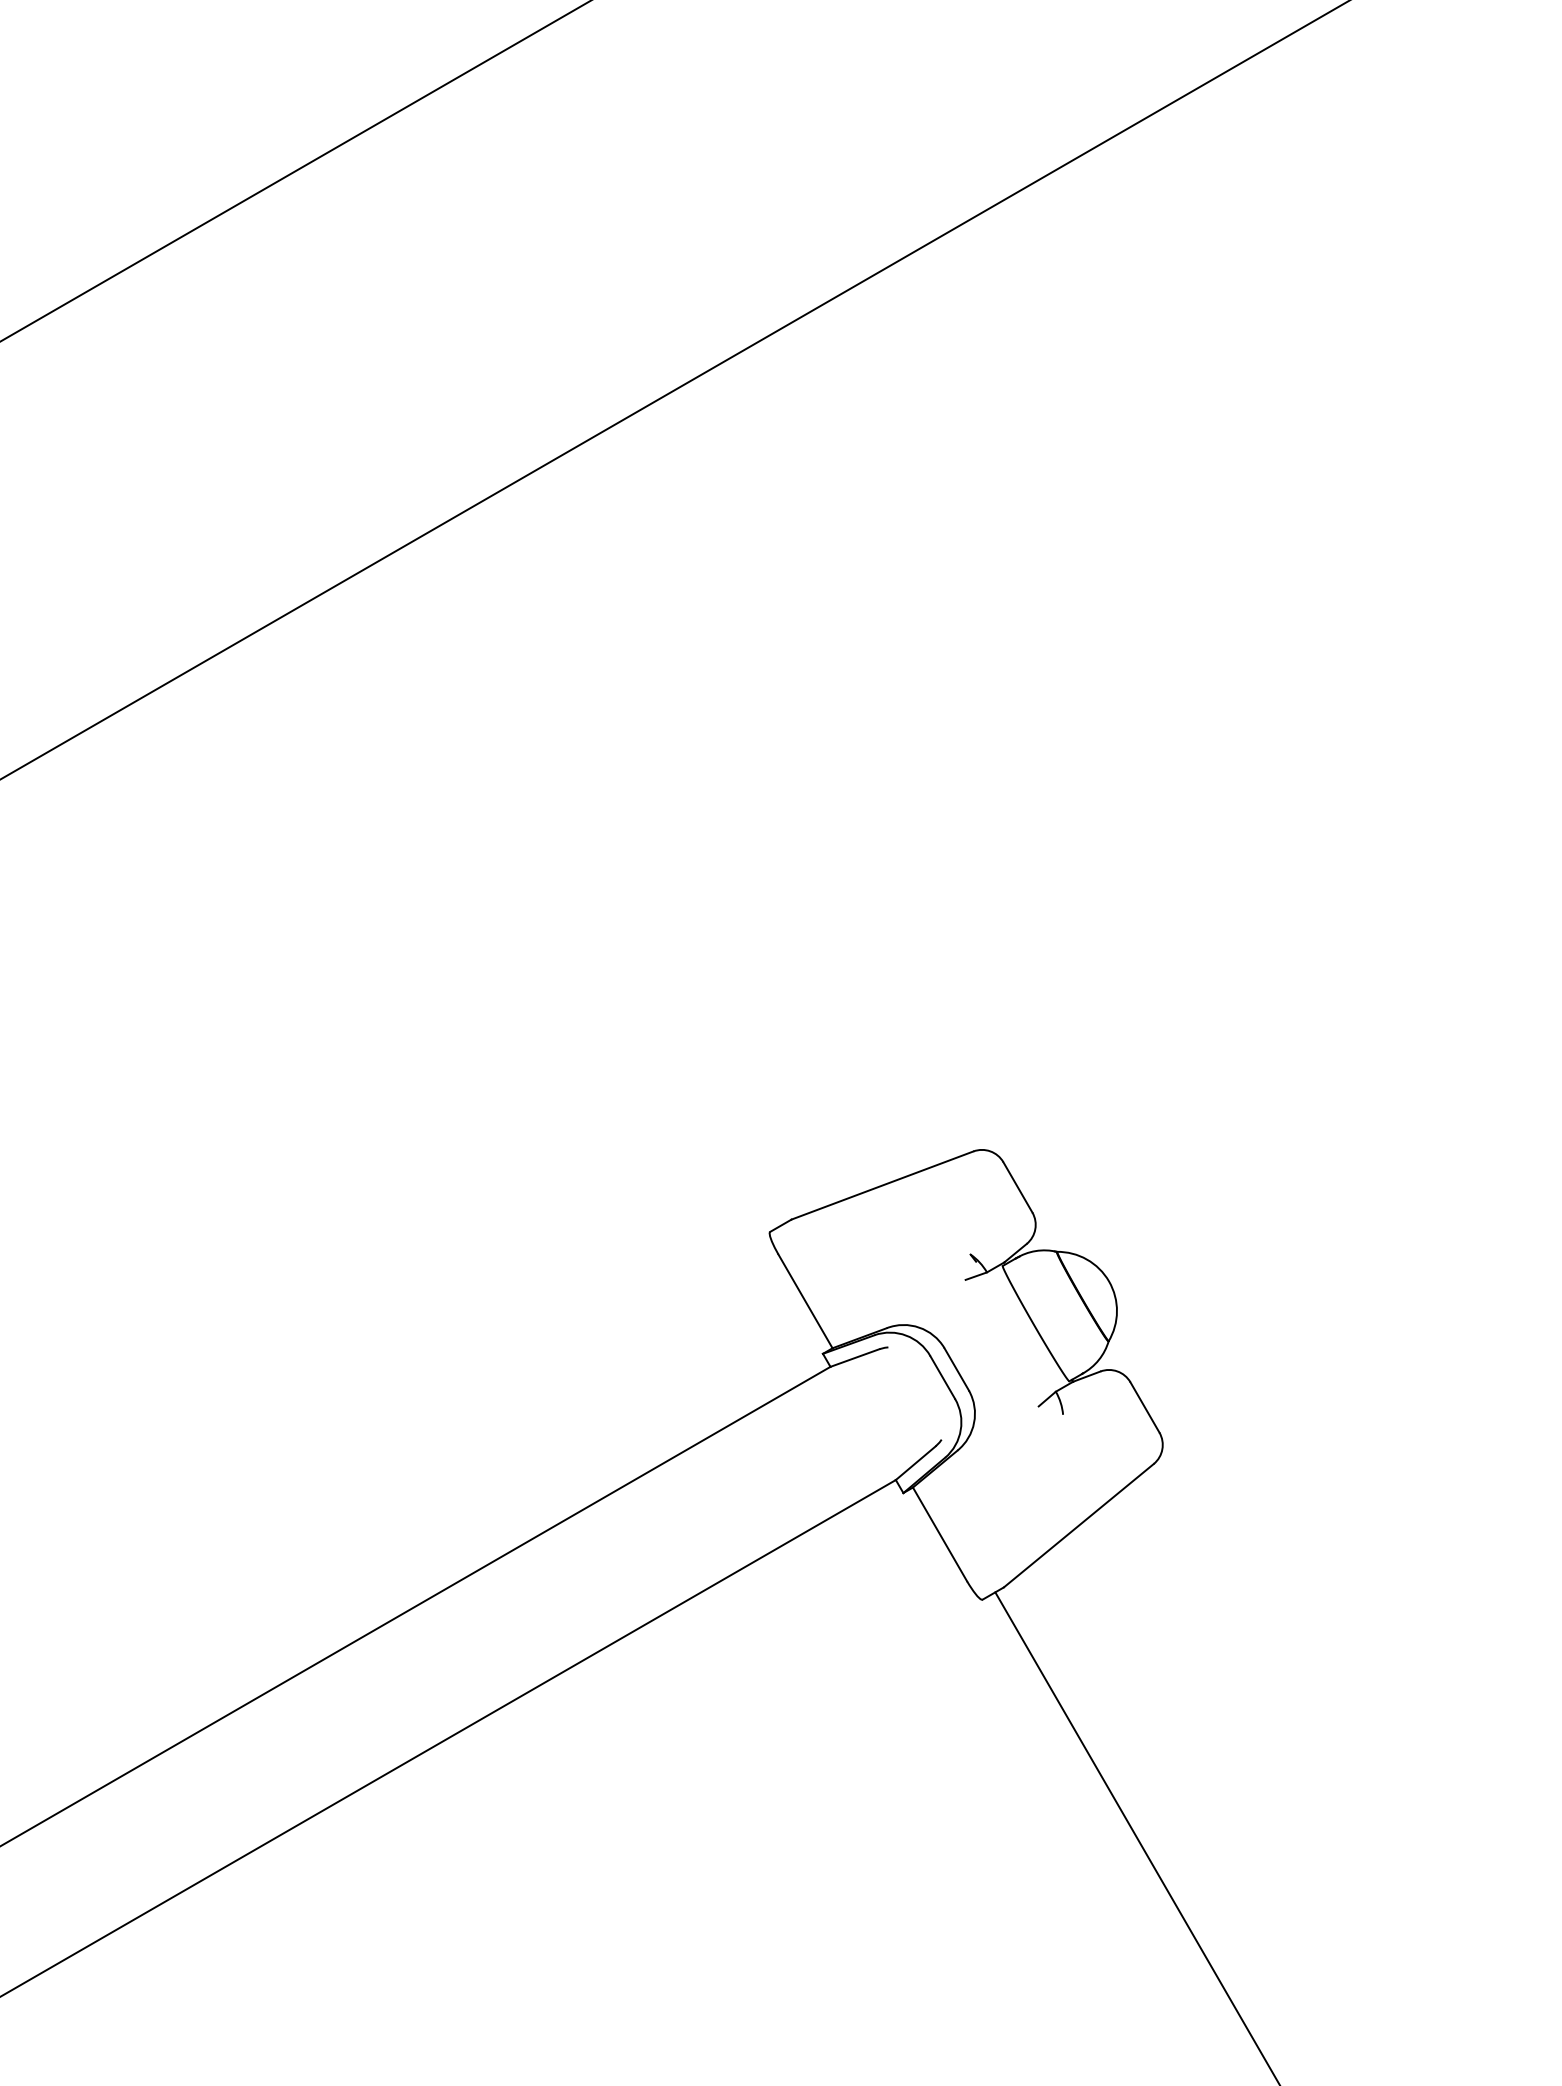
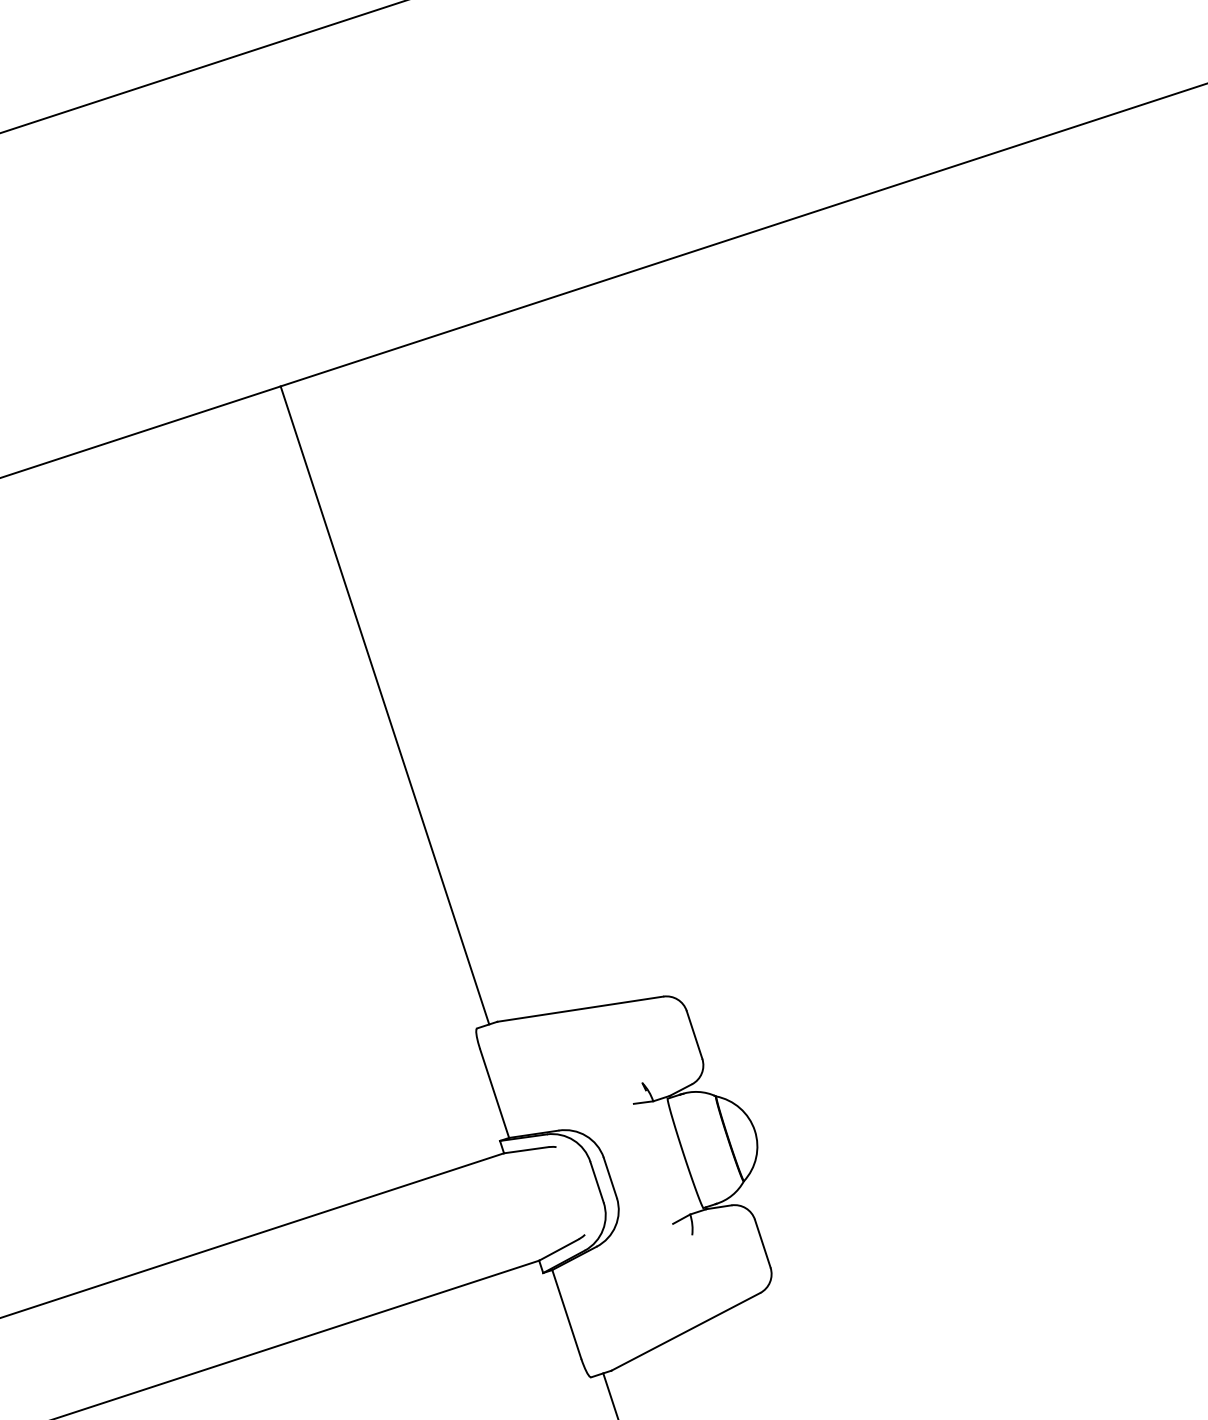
line: (588, 887) -> (384, 704), added

